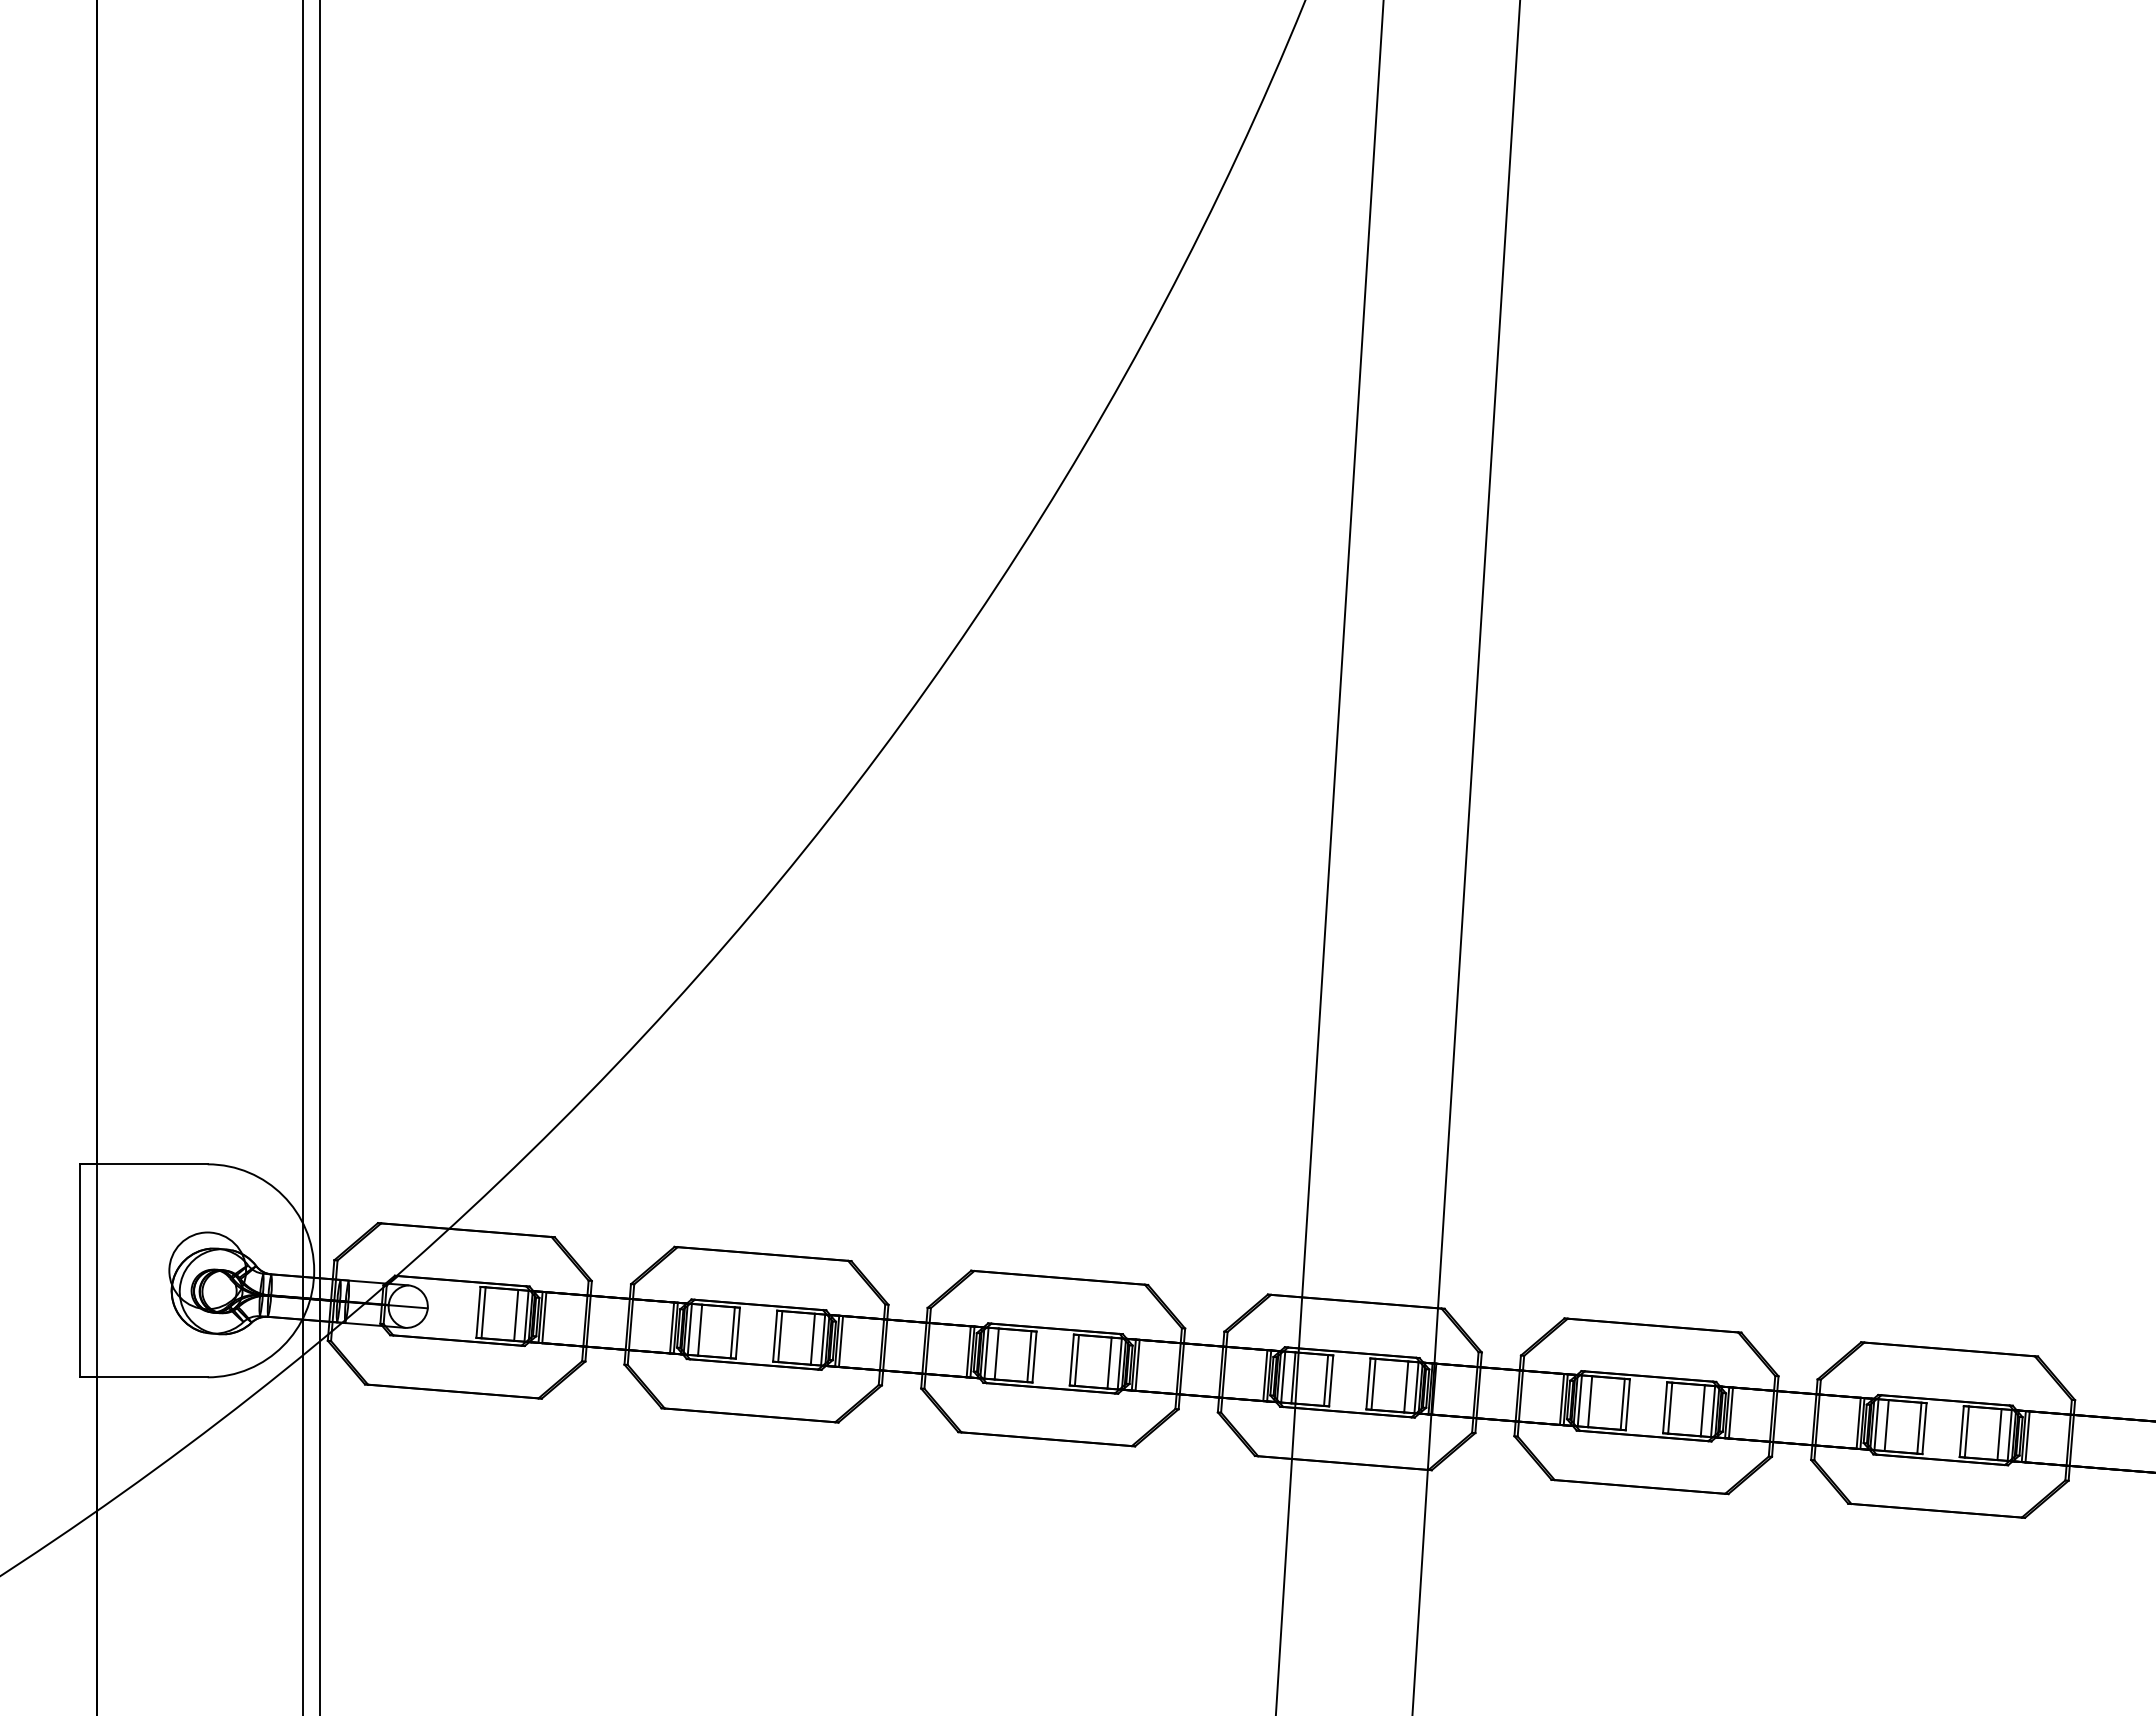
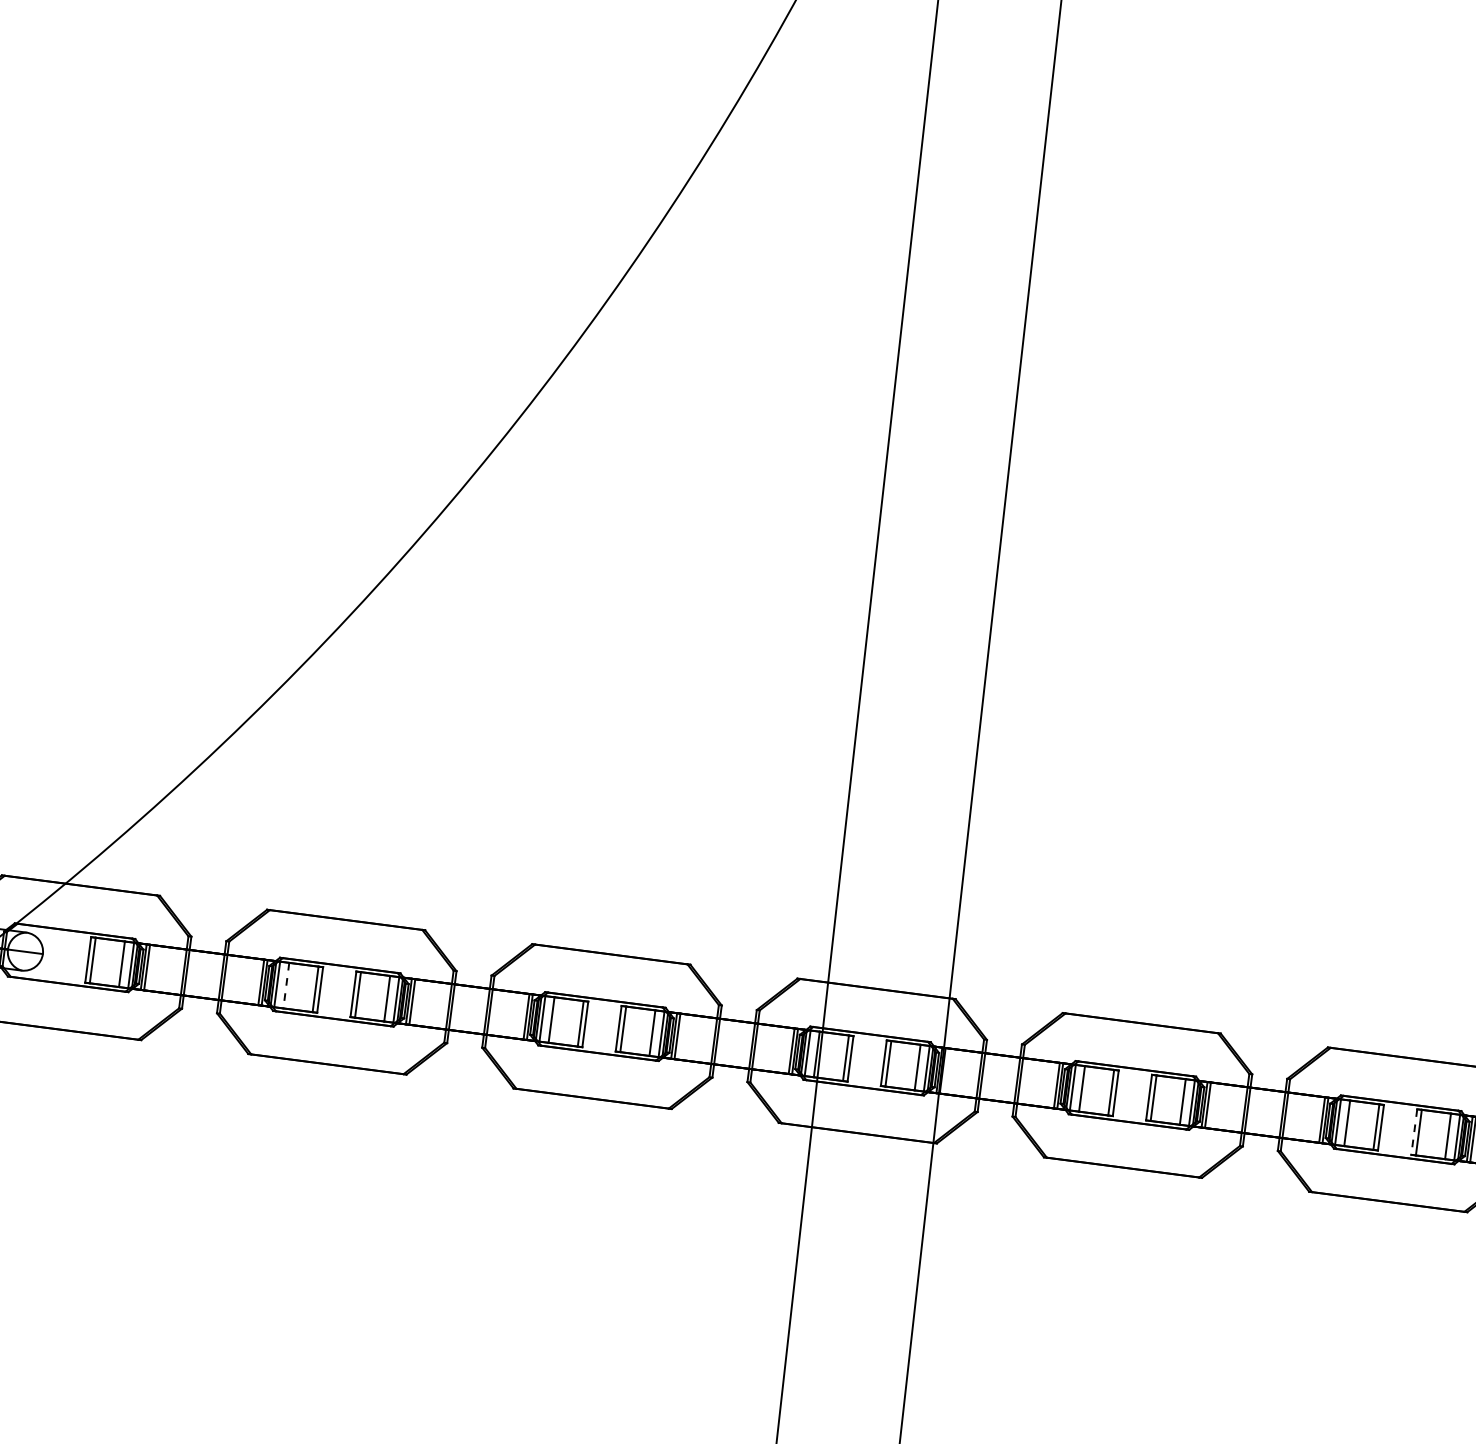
line: (700, 1330) -> (286, 985), solid -> dashed
line: (1961, 1431) -> (1414, 1131), solid -> dashed

